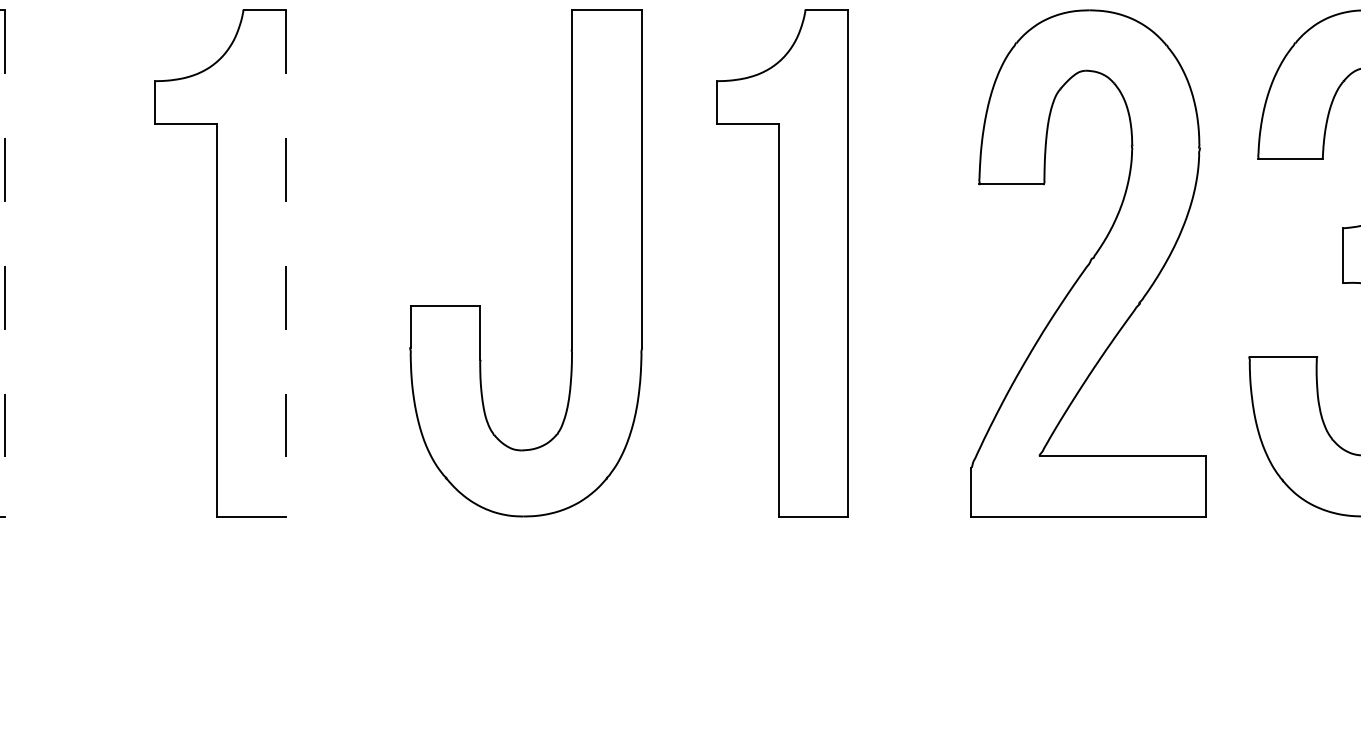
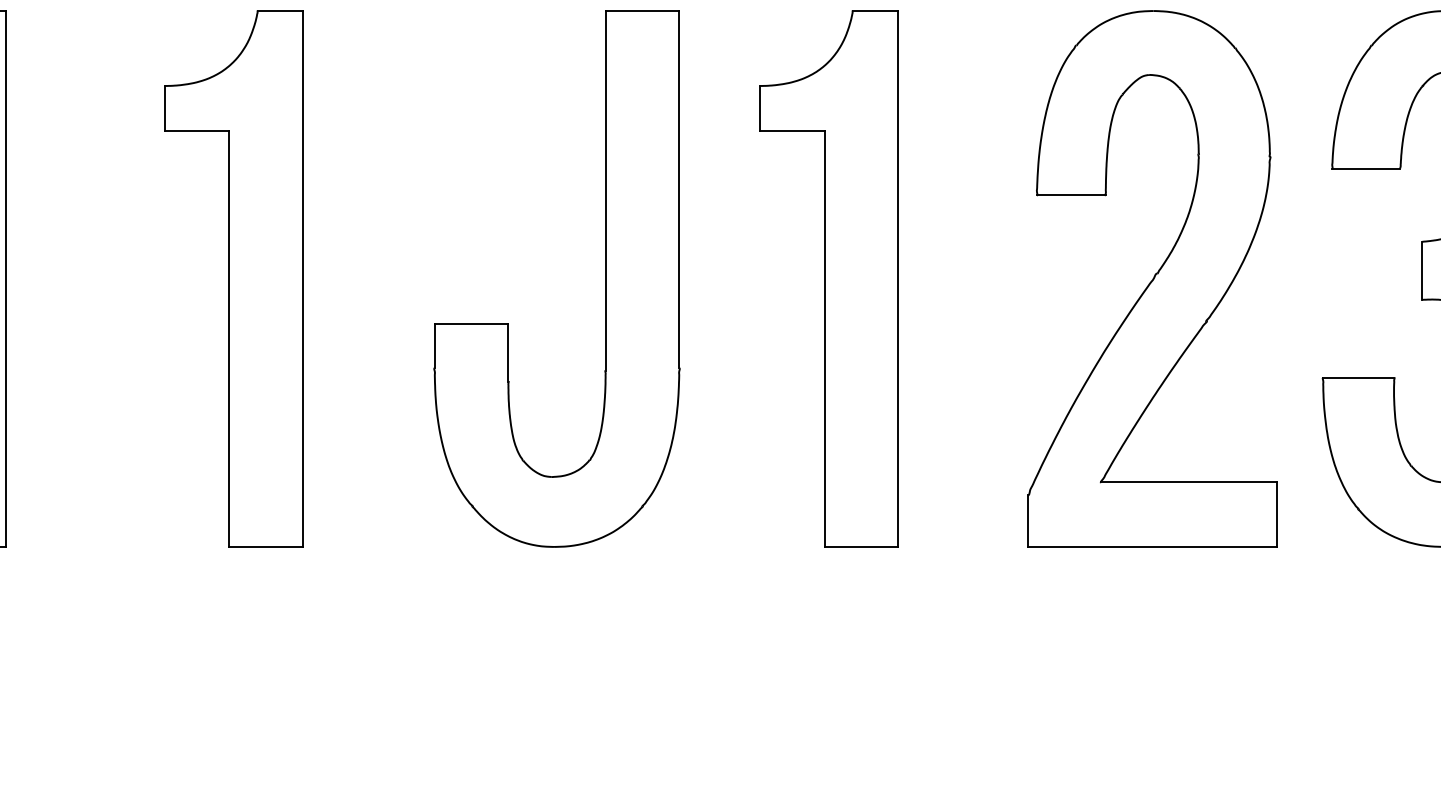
line: (5, 263) -> (5, 279), dashed -> solid
line: (286, 263) -> (303, 279), dashed -> solid

